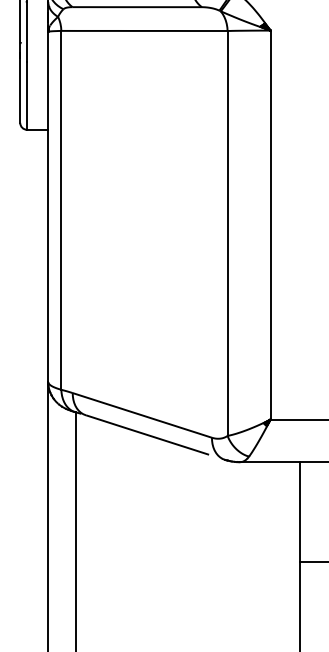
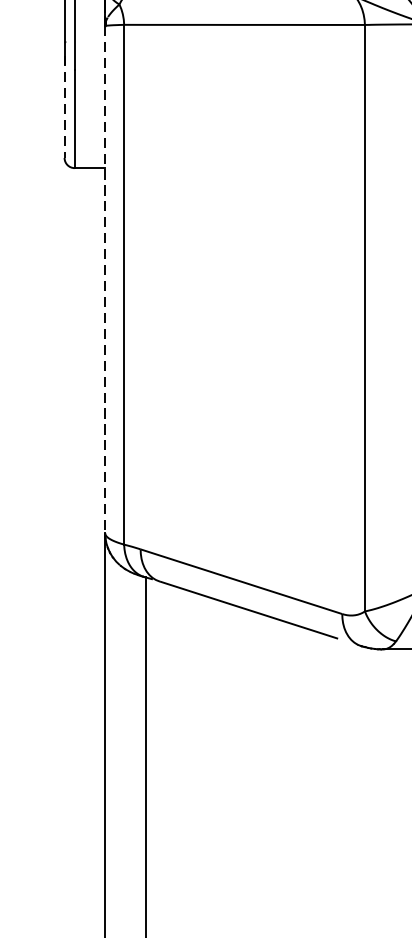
line: (20, 88) -> (64, 108), solid -> dashed
line: (48, 207) -> (105, 280), solid -> dashed

